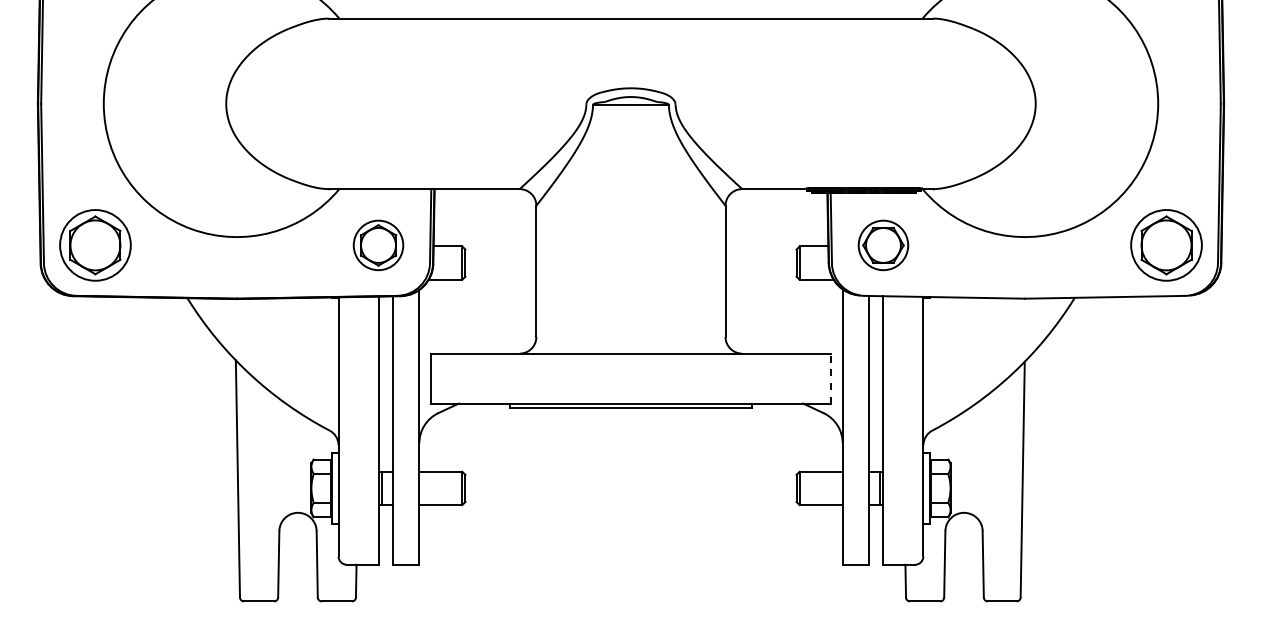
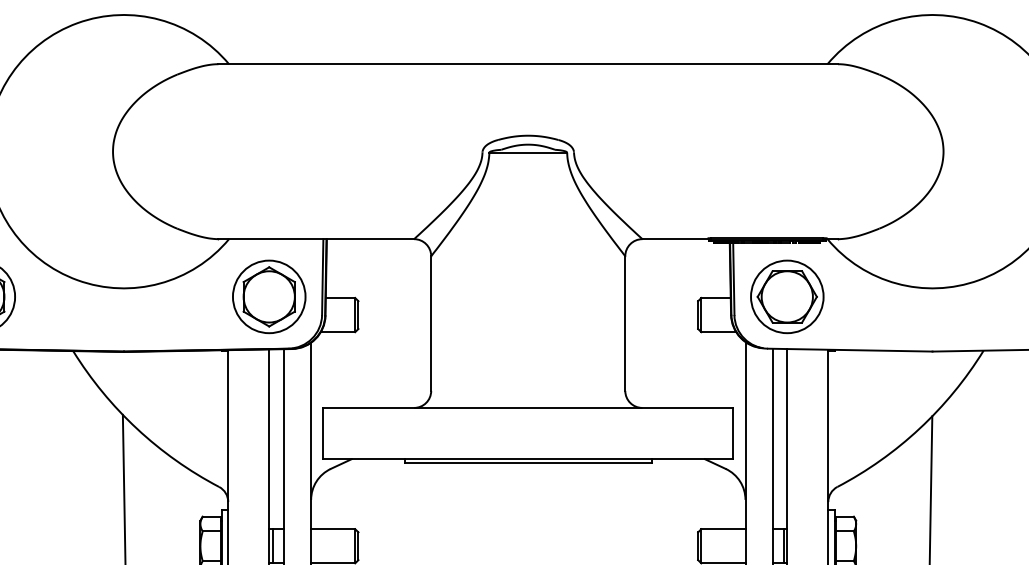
part: (378, 245) -> (269, 296), size x1.43
part: (883, 245) -> (787, 296), size x1.43
line: (830, 378) -> (732, 433), dashed -> solid

